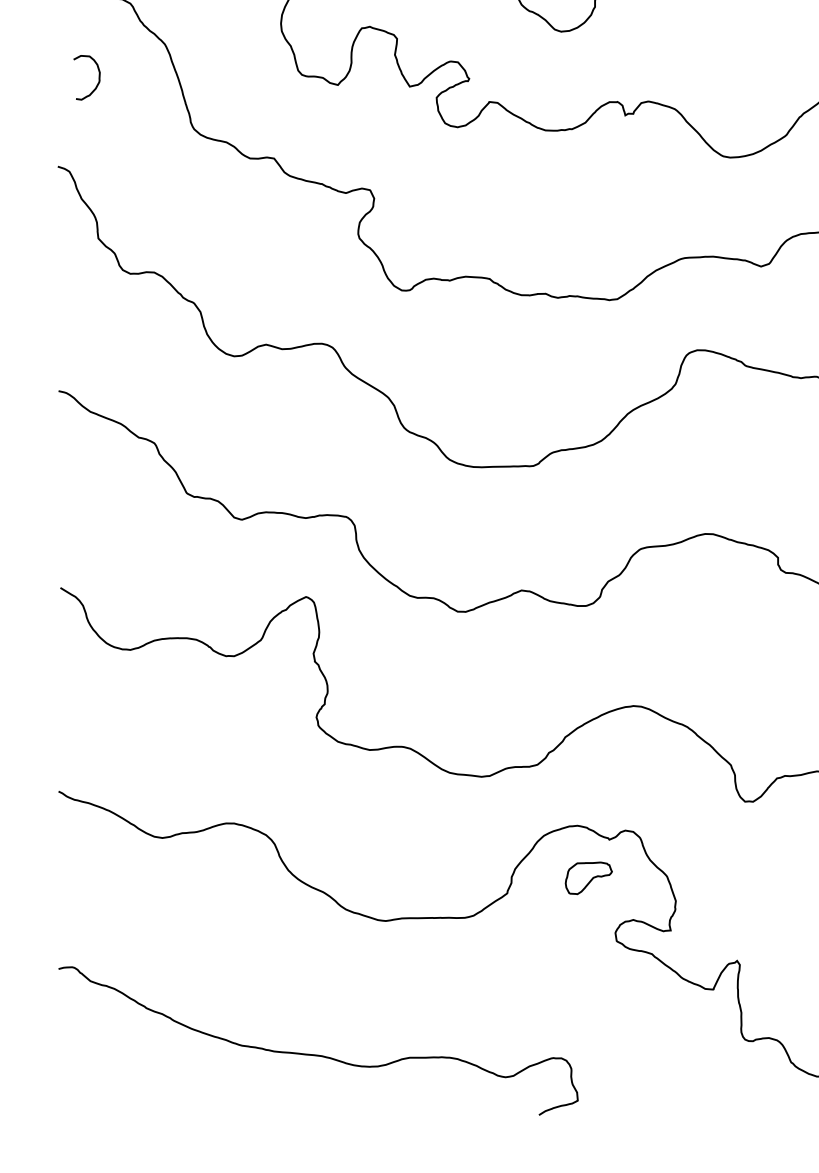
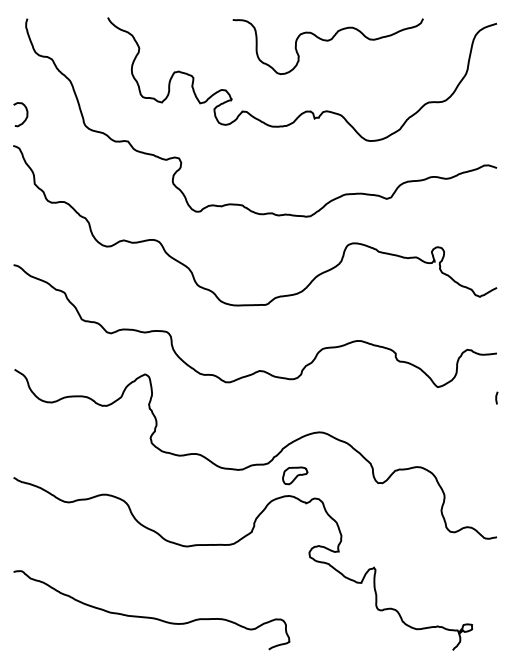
curve: (96, 83) -> (25, 117), moved
part: (589, 877) -> (295, 475), moved

